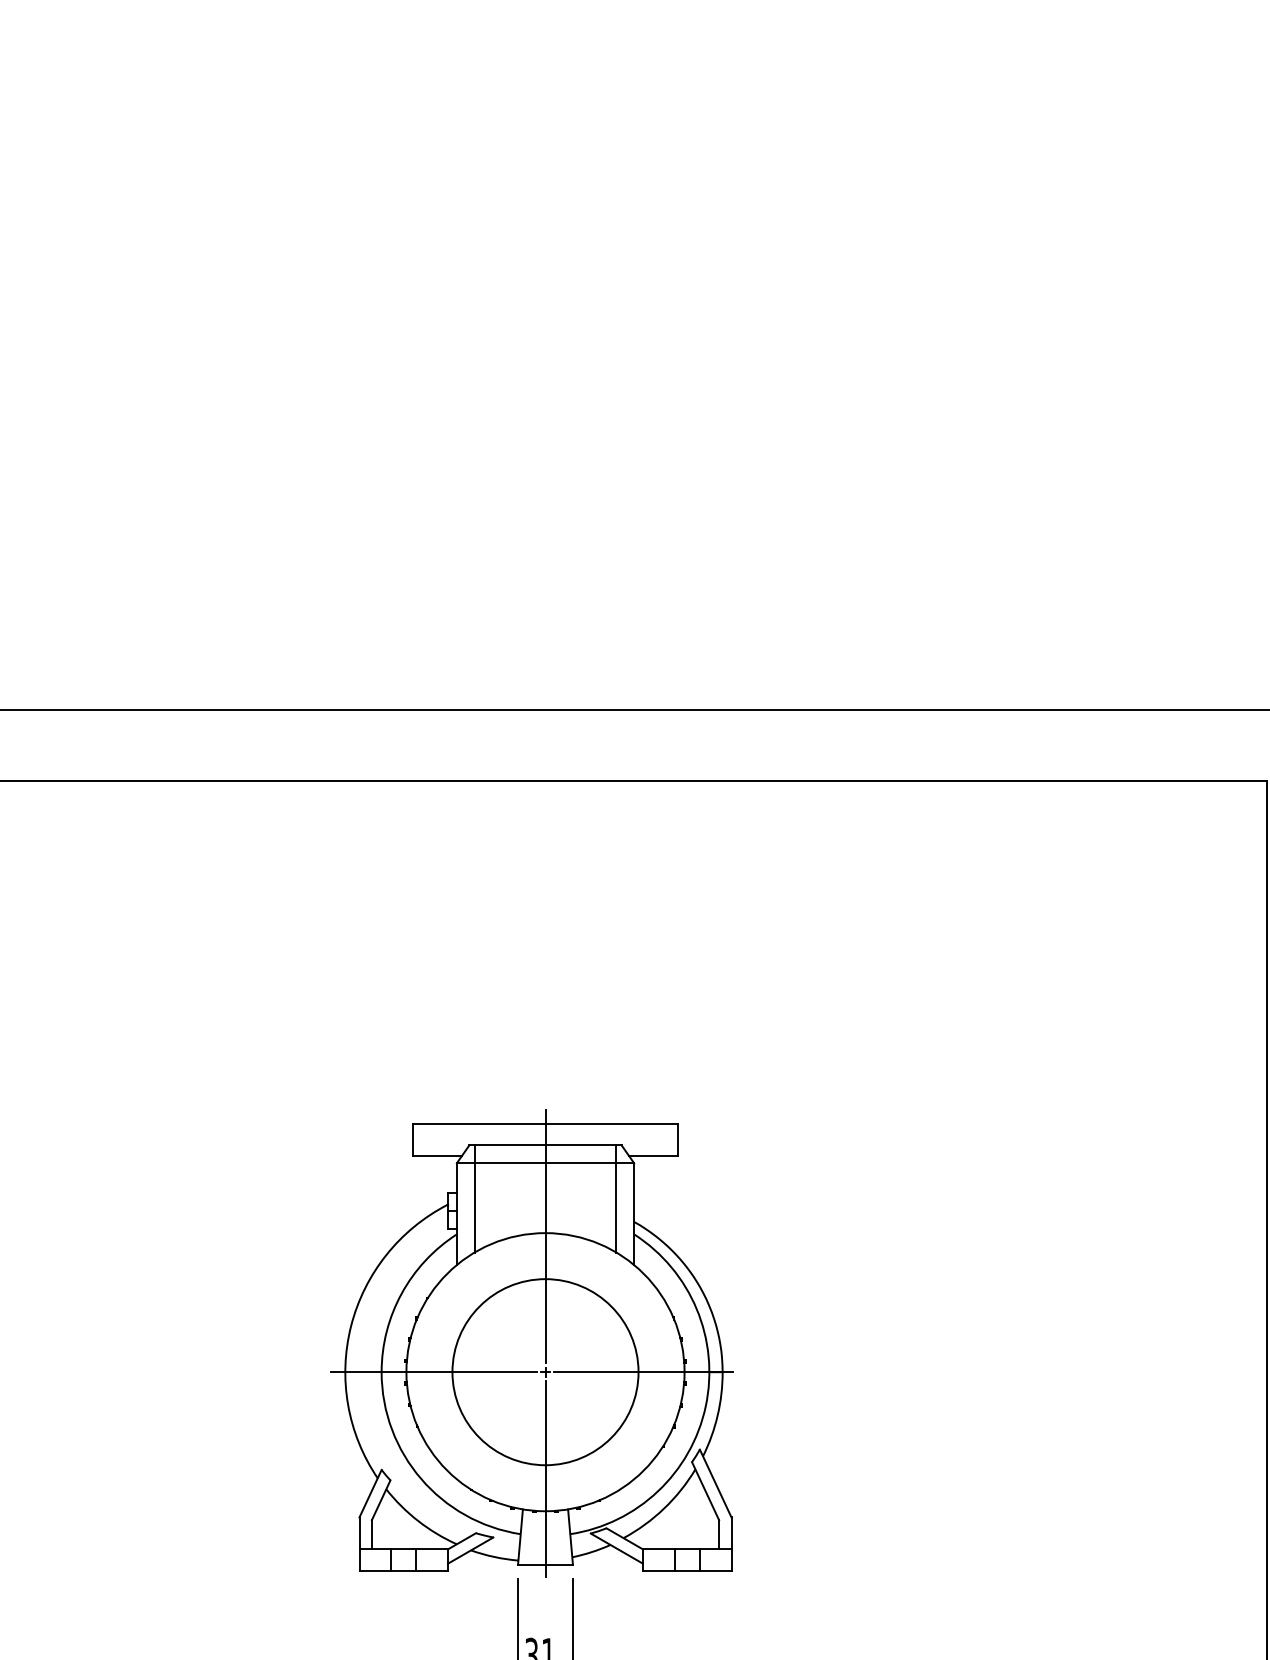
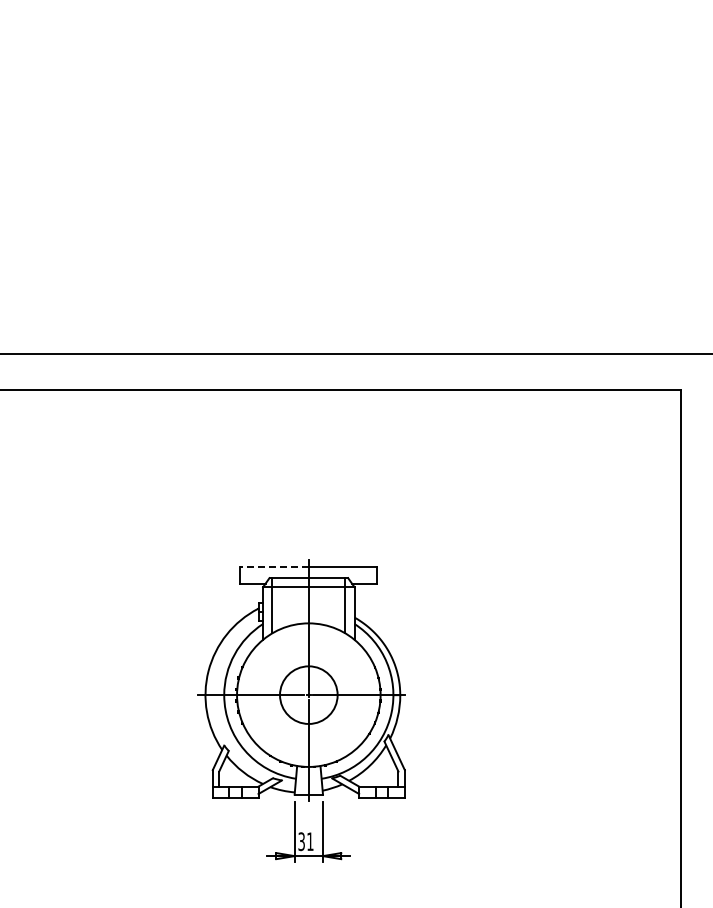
line: (478, 1124) -> (274, 567), solid -> dashed
circle: (544, 1372) -> (308, 695), size x0.6

